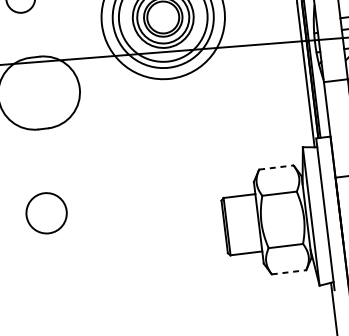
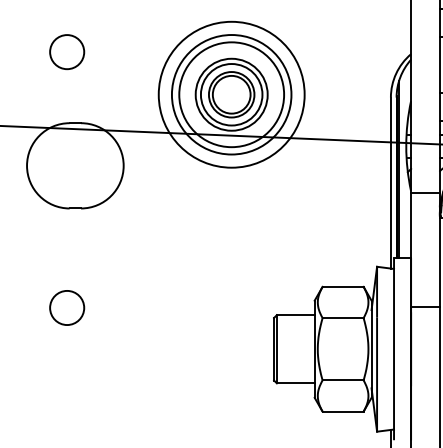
line: (276, 167) -> (343, 286), dashed -> solid
circle: (46, 212) -> (67, 307), size x0.71
line: (289, 272) -> (343, 411), dashed -> solid

